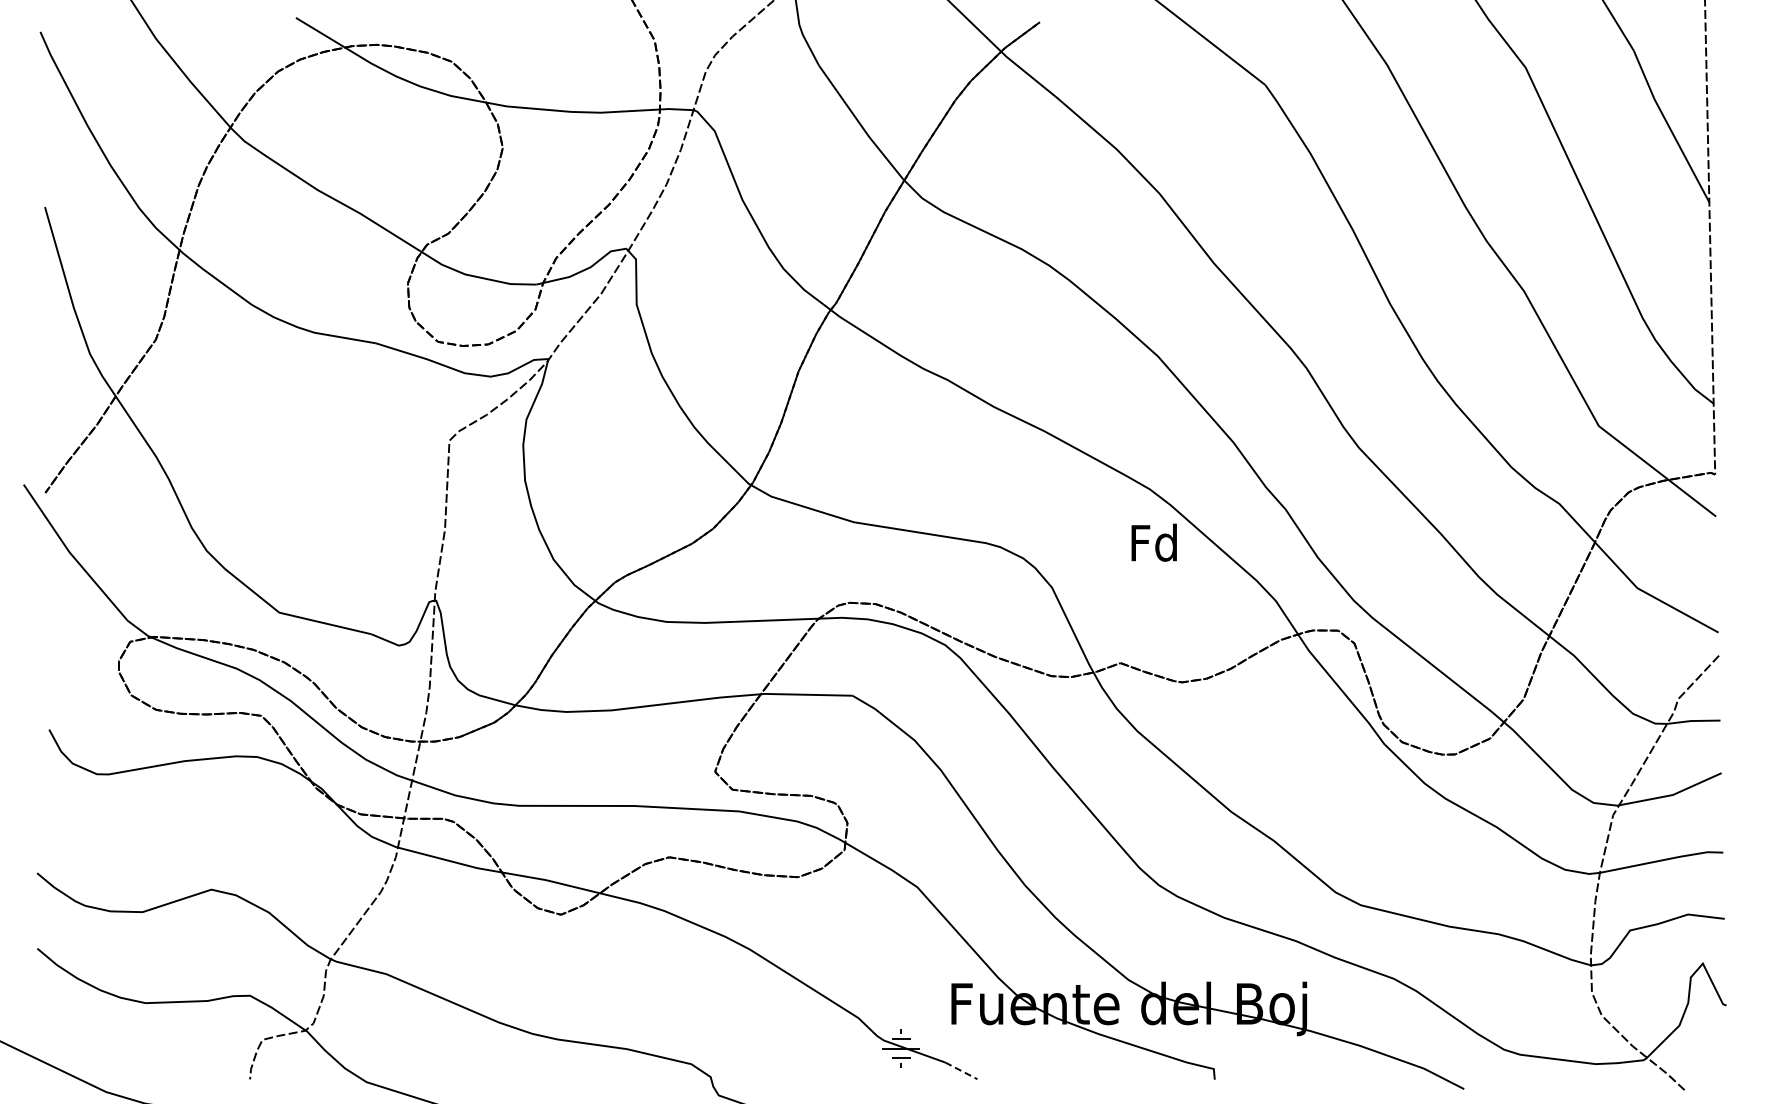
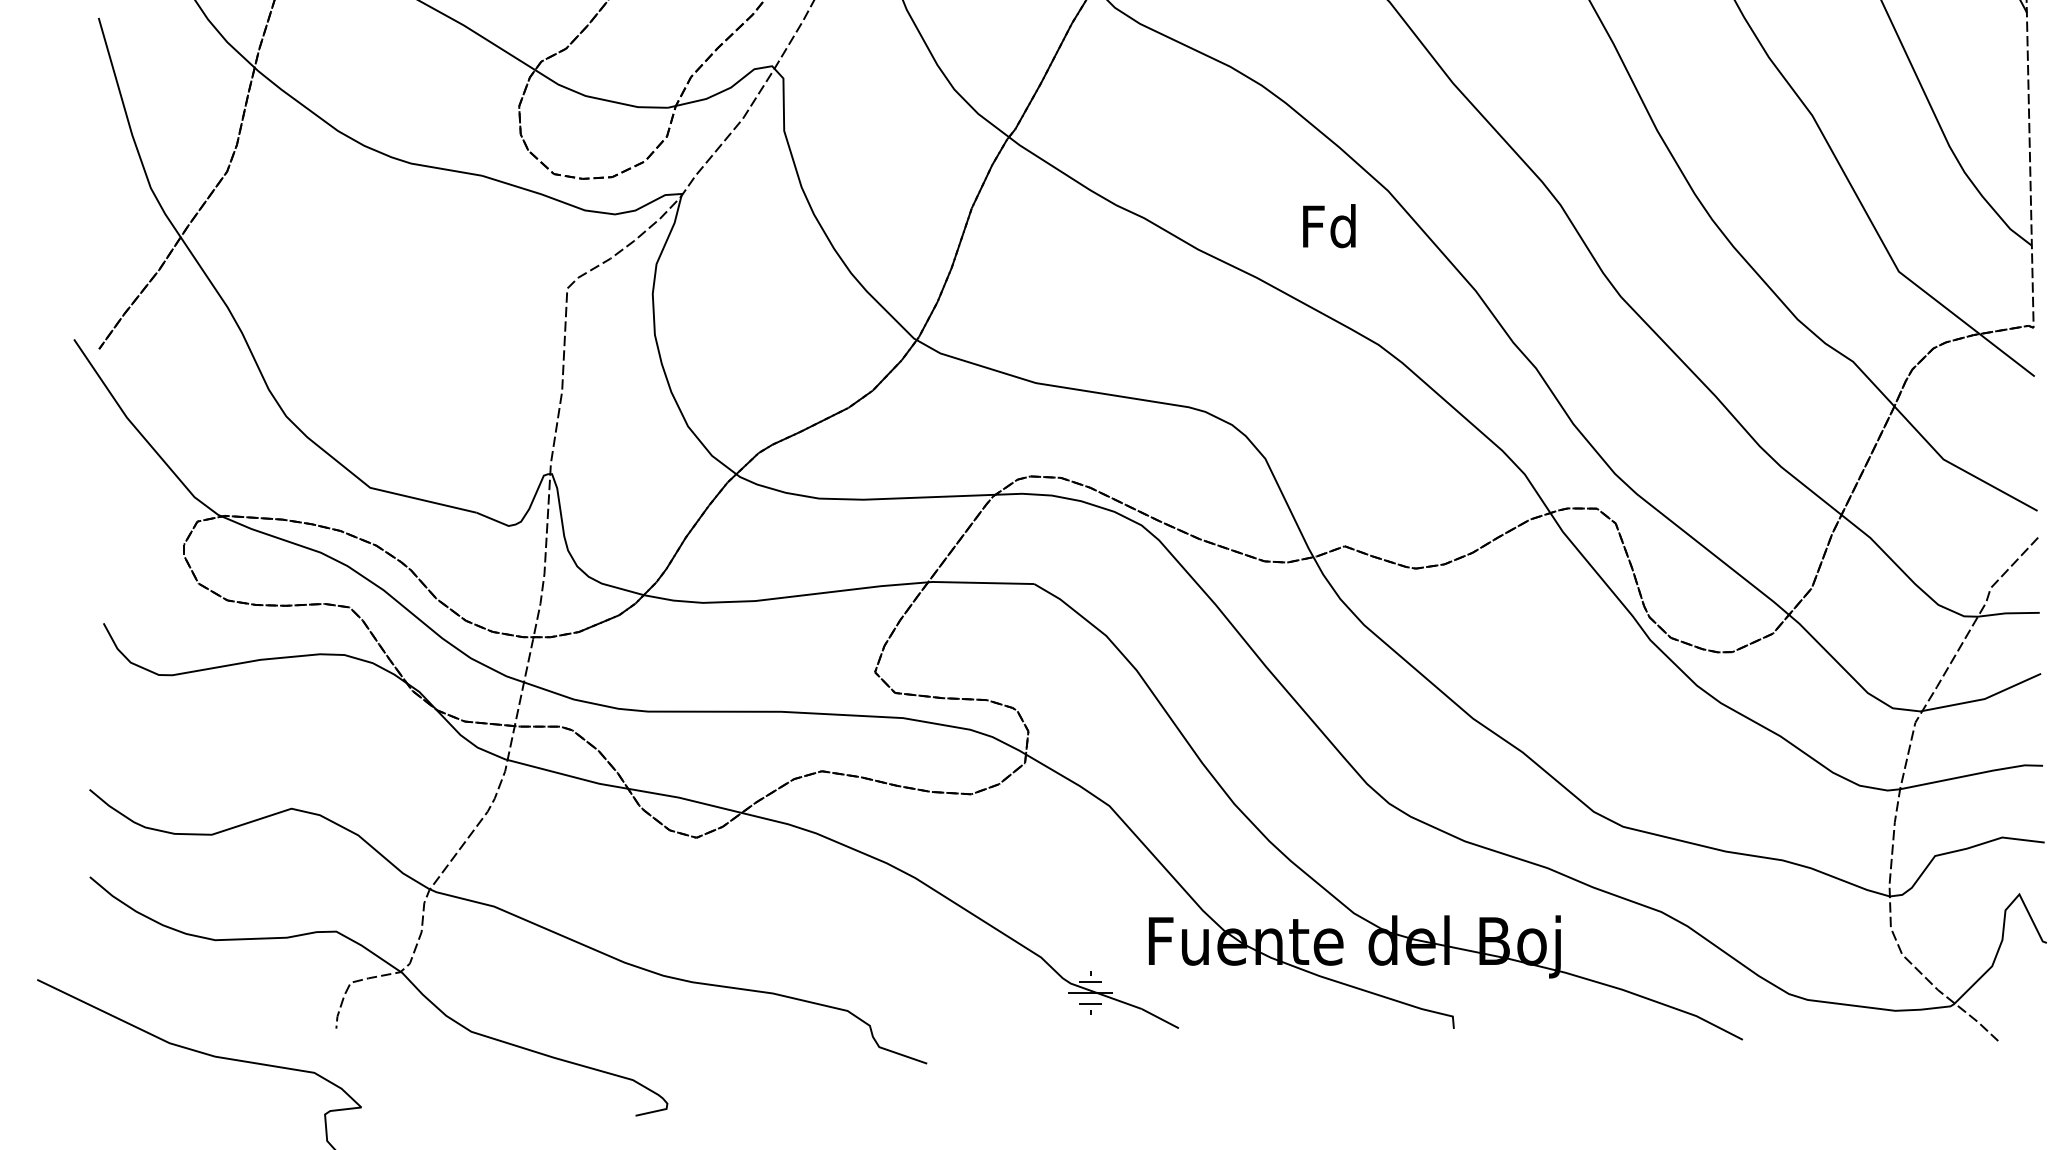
text: (1153, 542) -> (1328, 225), moved
line: (961, 1071) -> (1160, 1019), dashed -> solid

